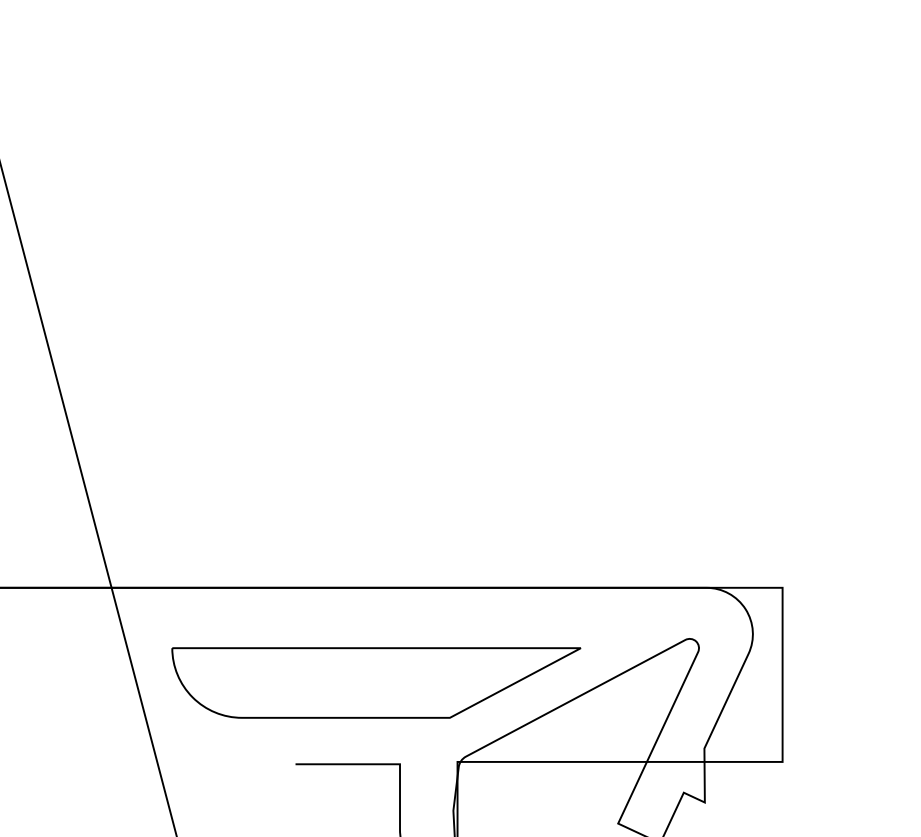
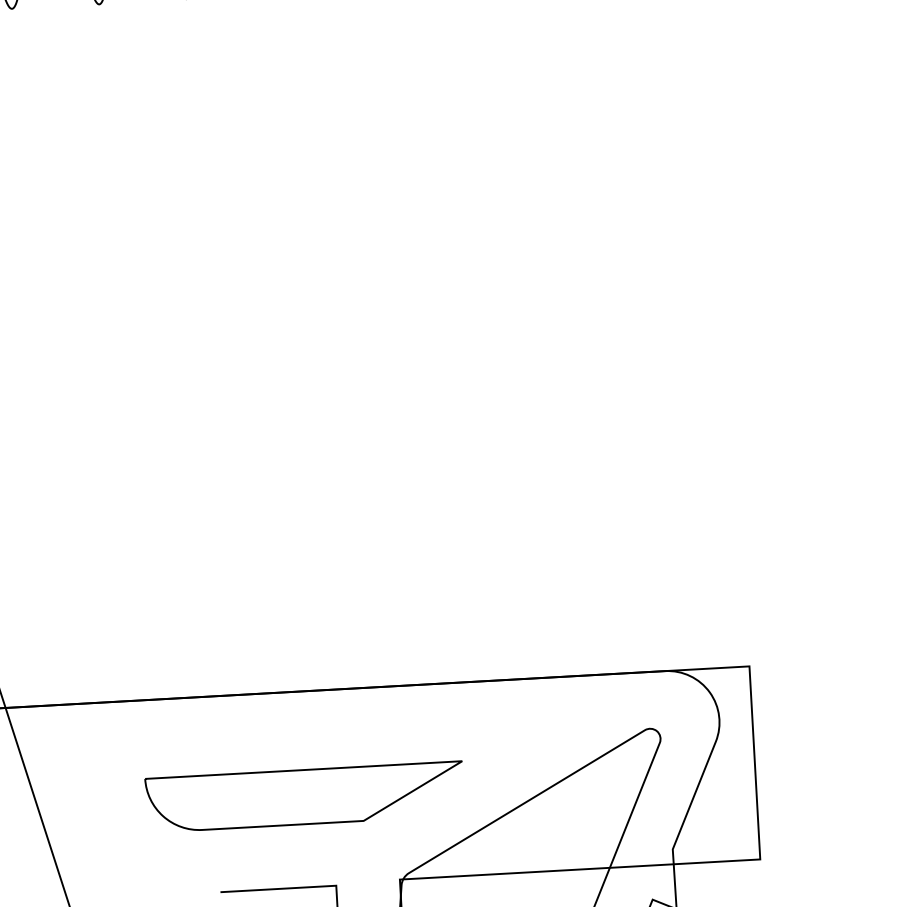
part: (376, 682) -> (305, 796), size x0.7

